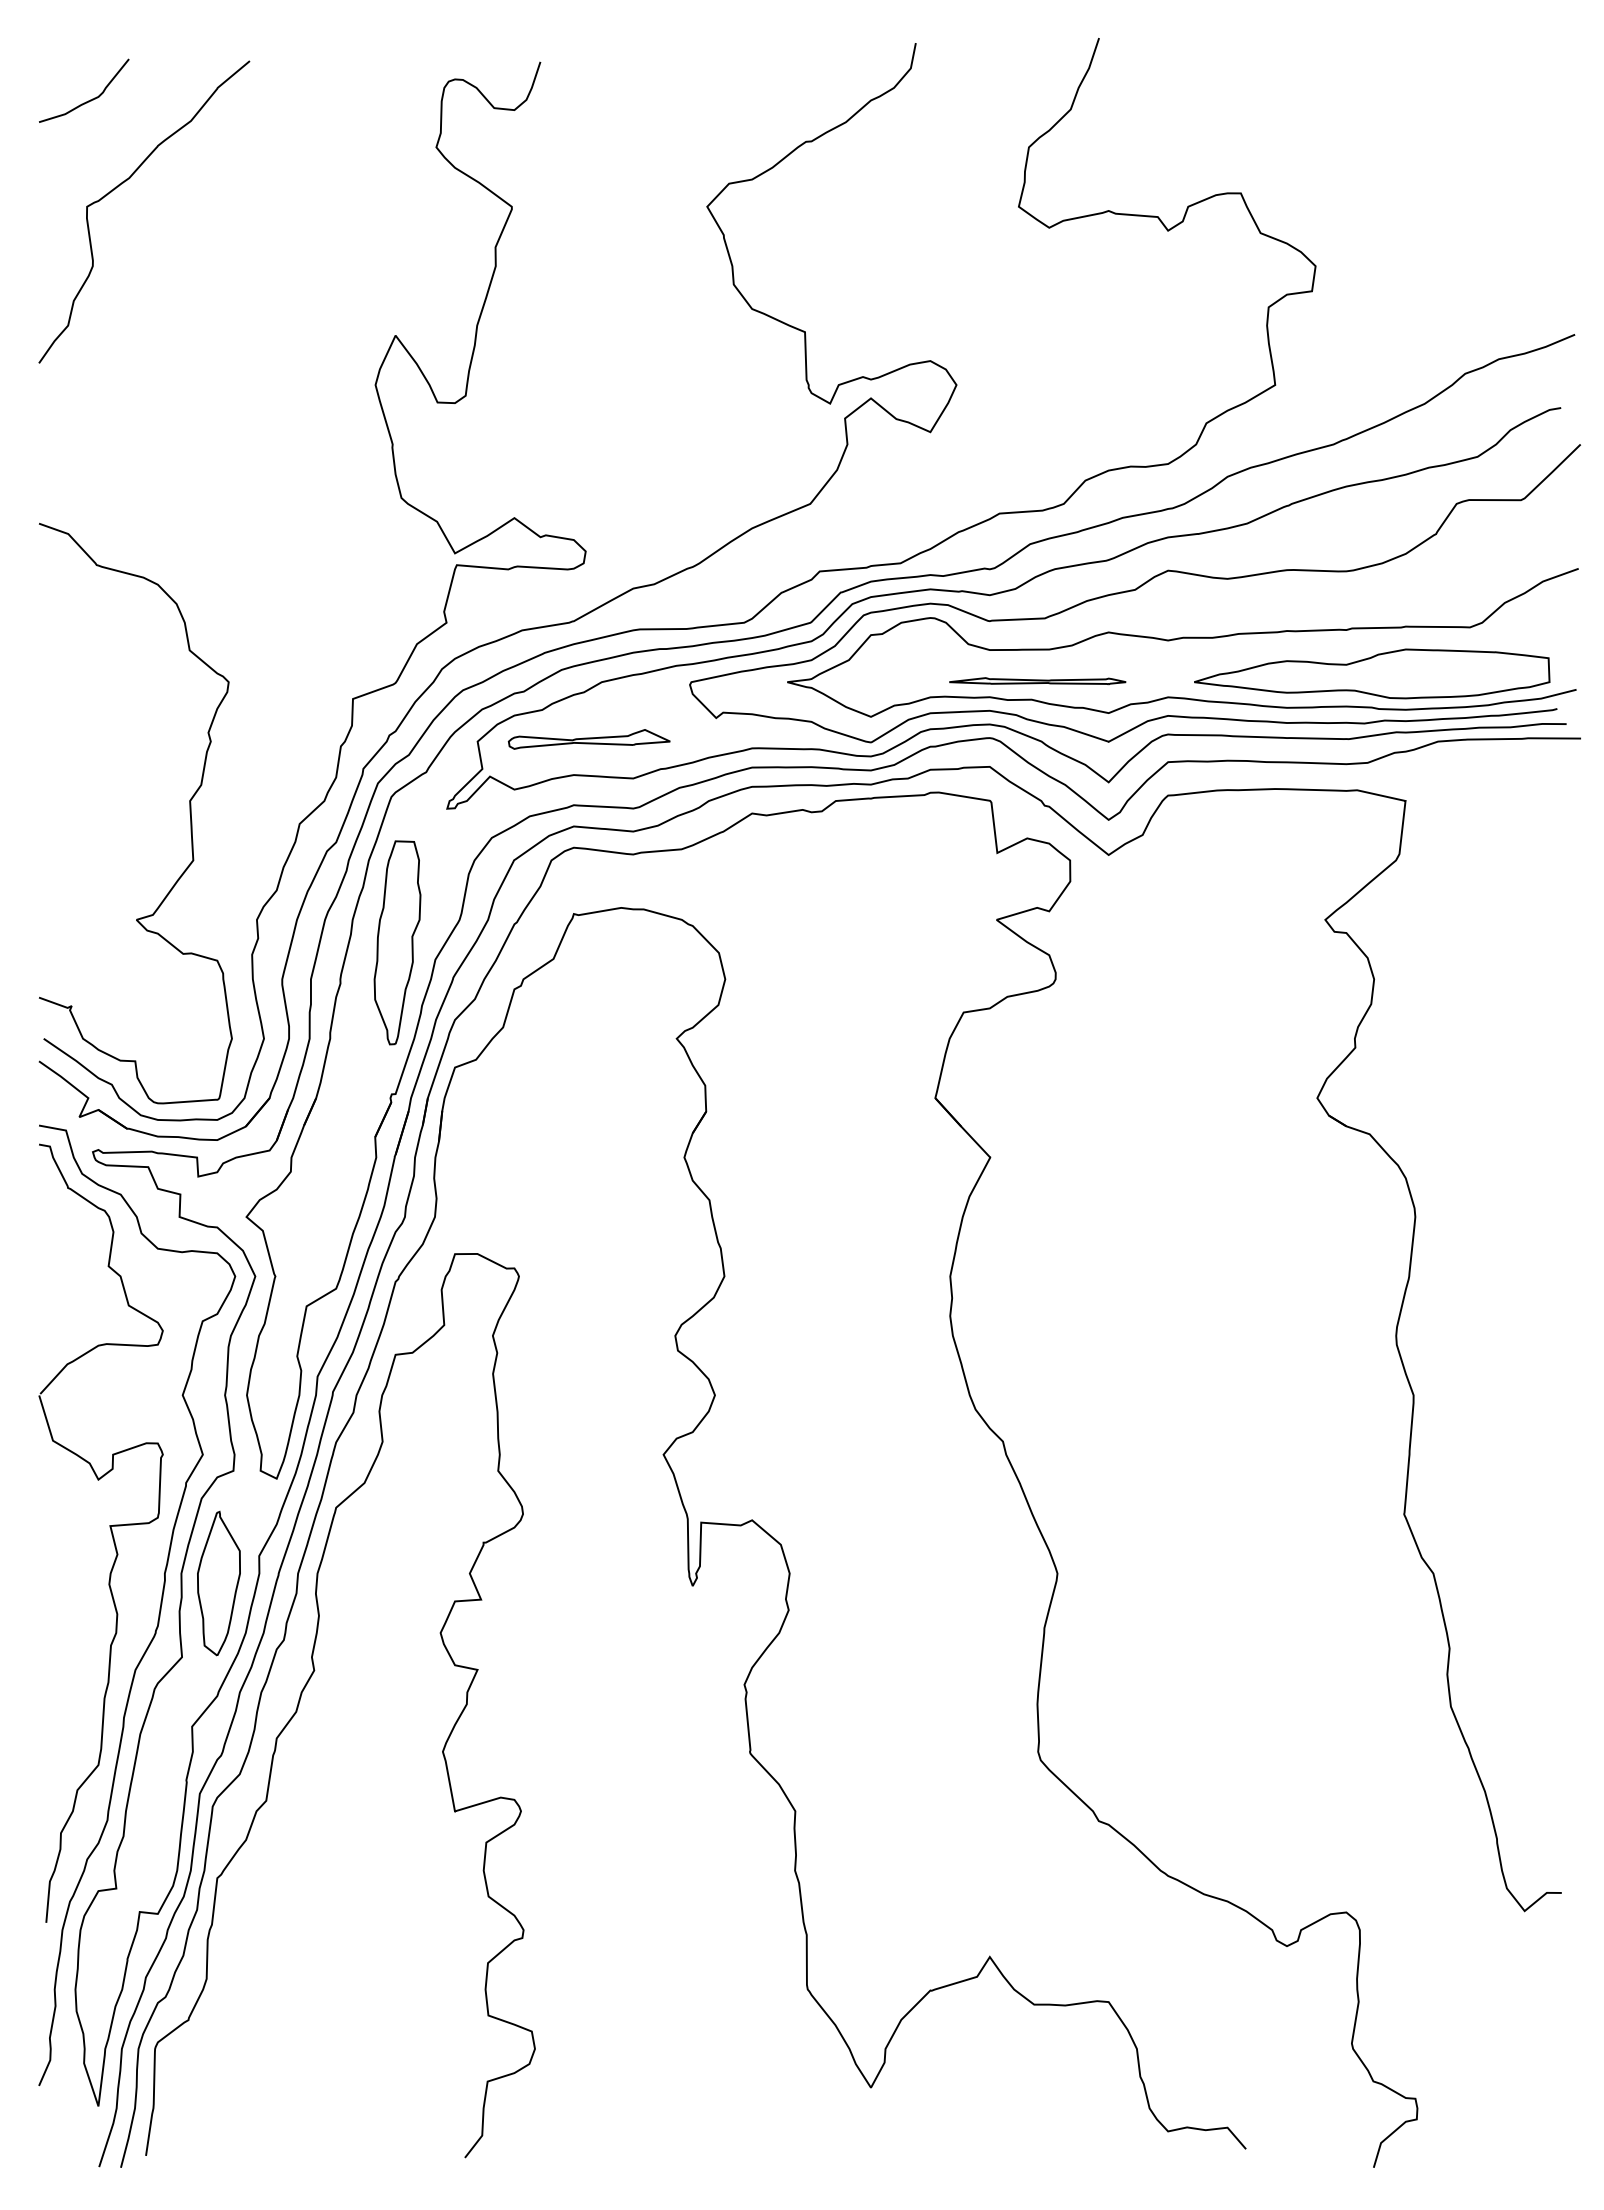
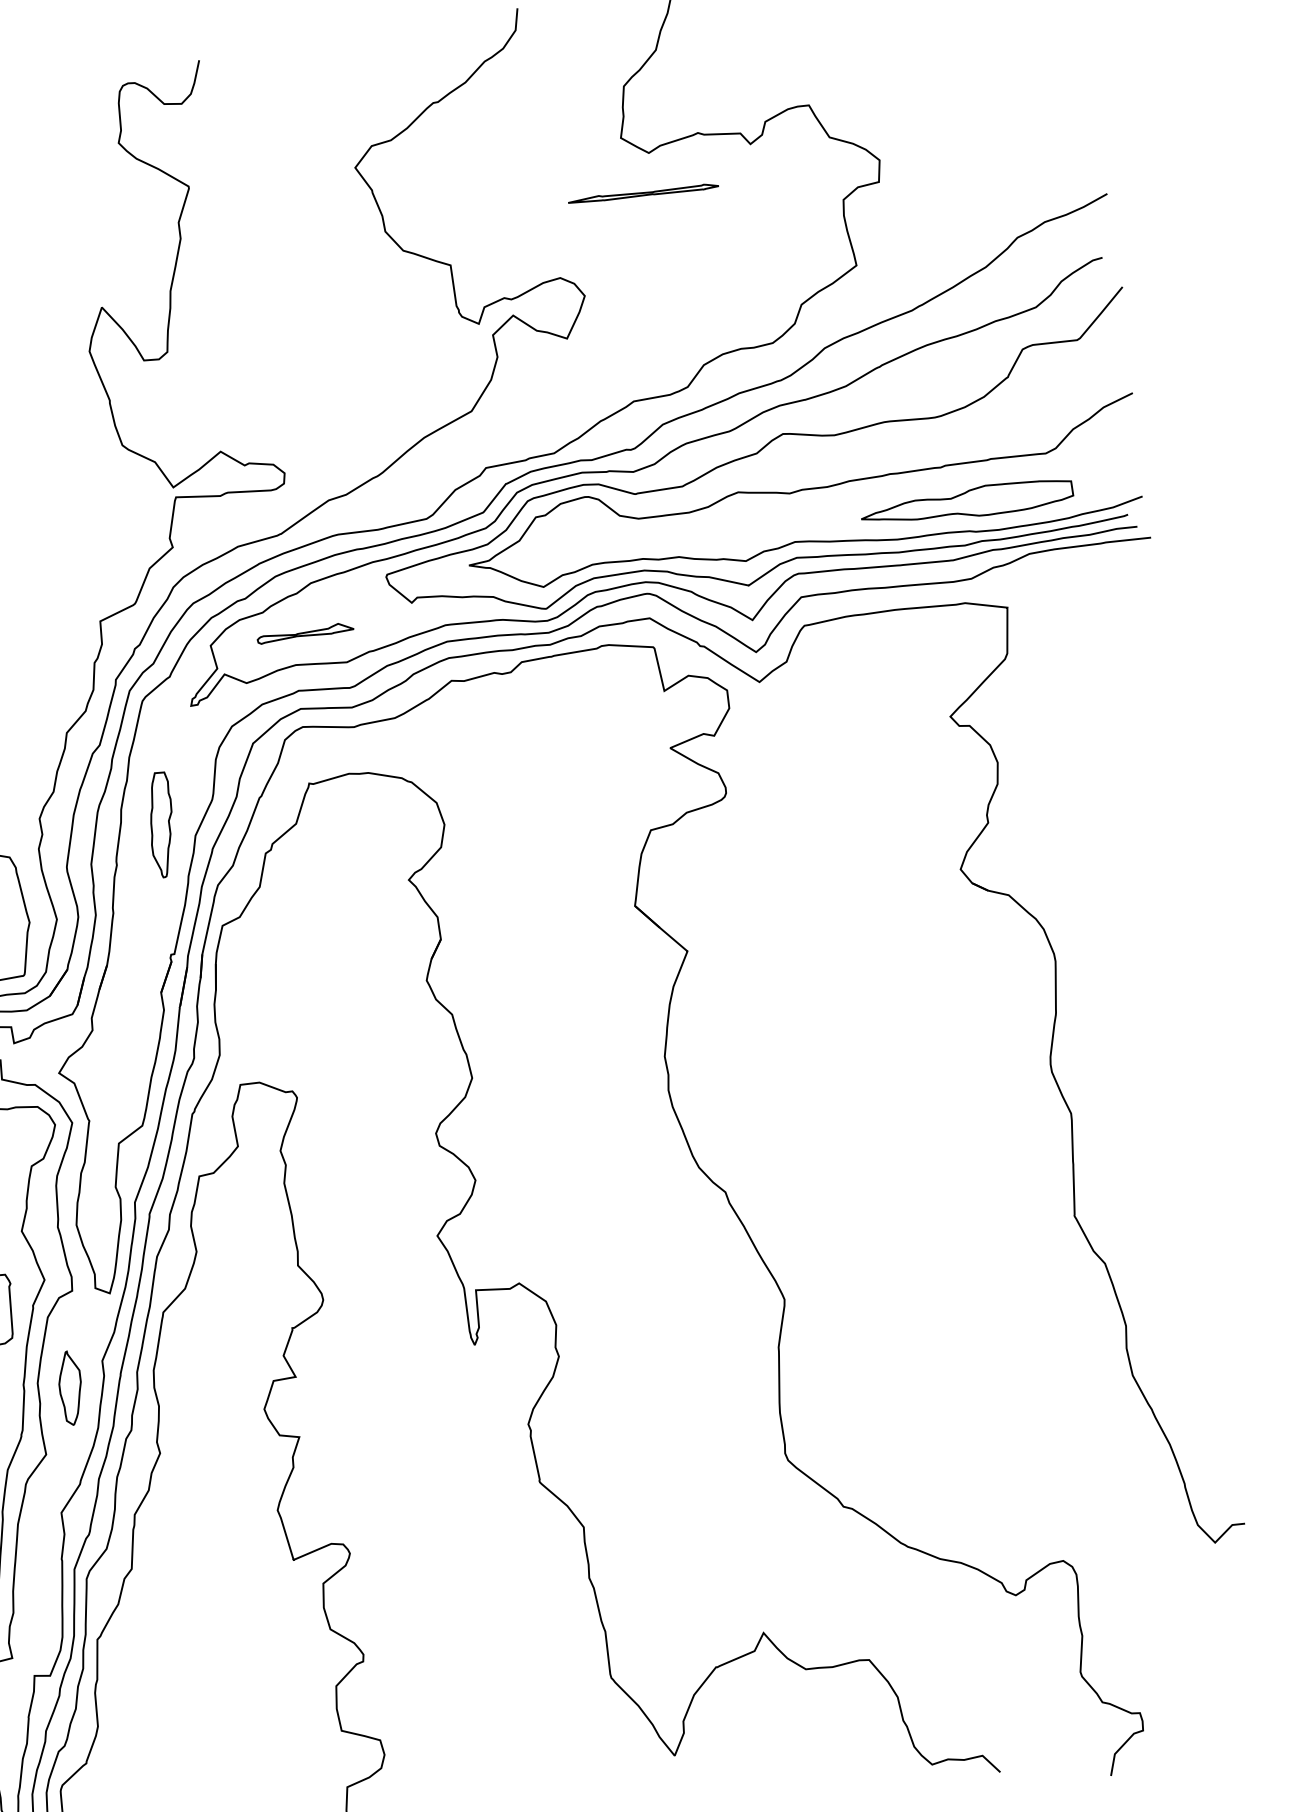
part: (1372, 673) -> (967, 502), size x0.7
part: (1037, 681) -> (643, 193), moved
part: (588, 739) -> (304, 633), size x0.7
part: (397, 942) -> (161, 824), size x0.6
part: (218, 1583) -> (70, 1388), size x0.6

